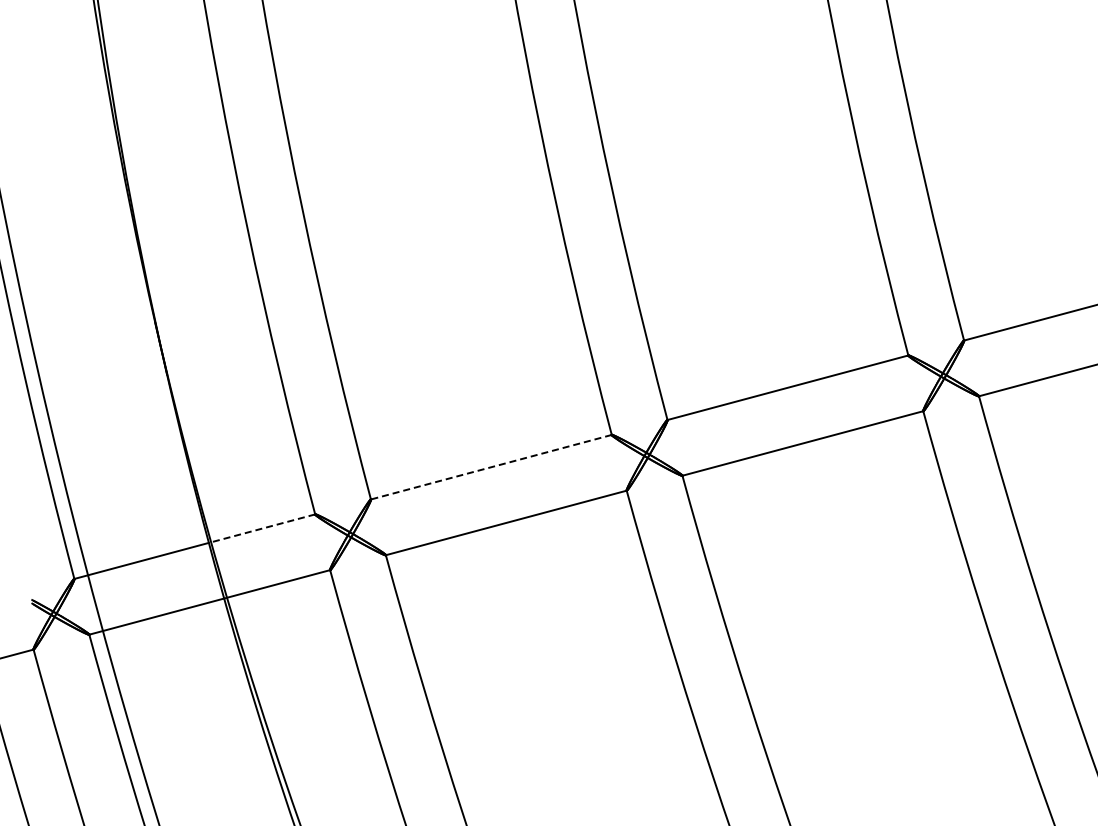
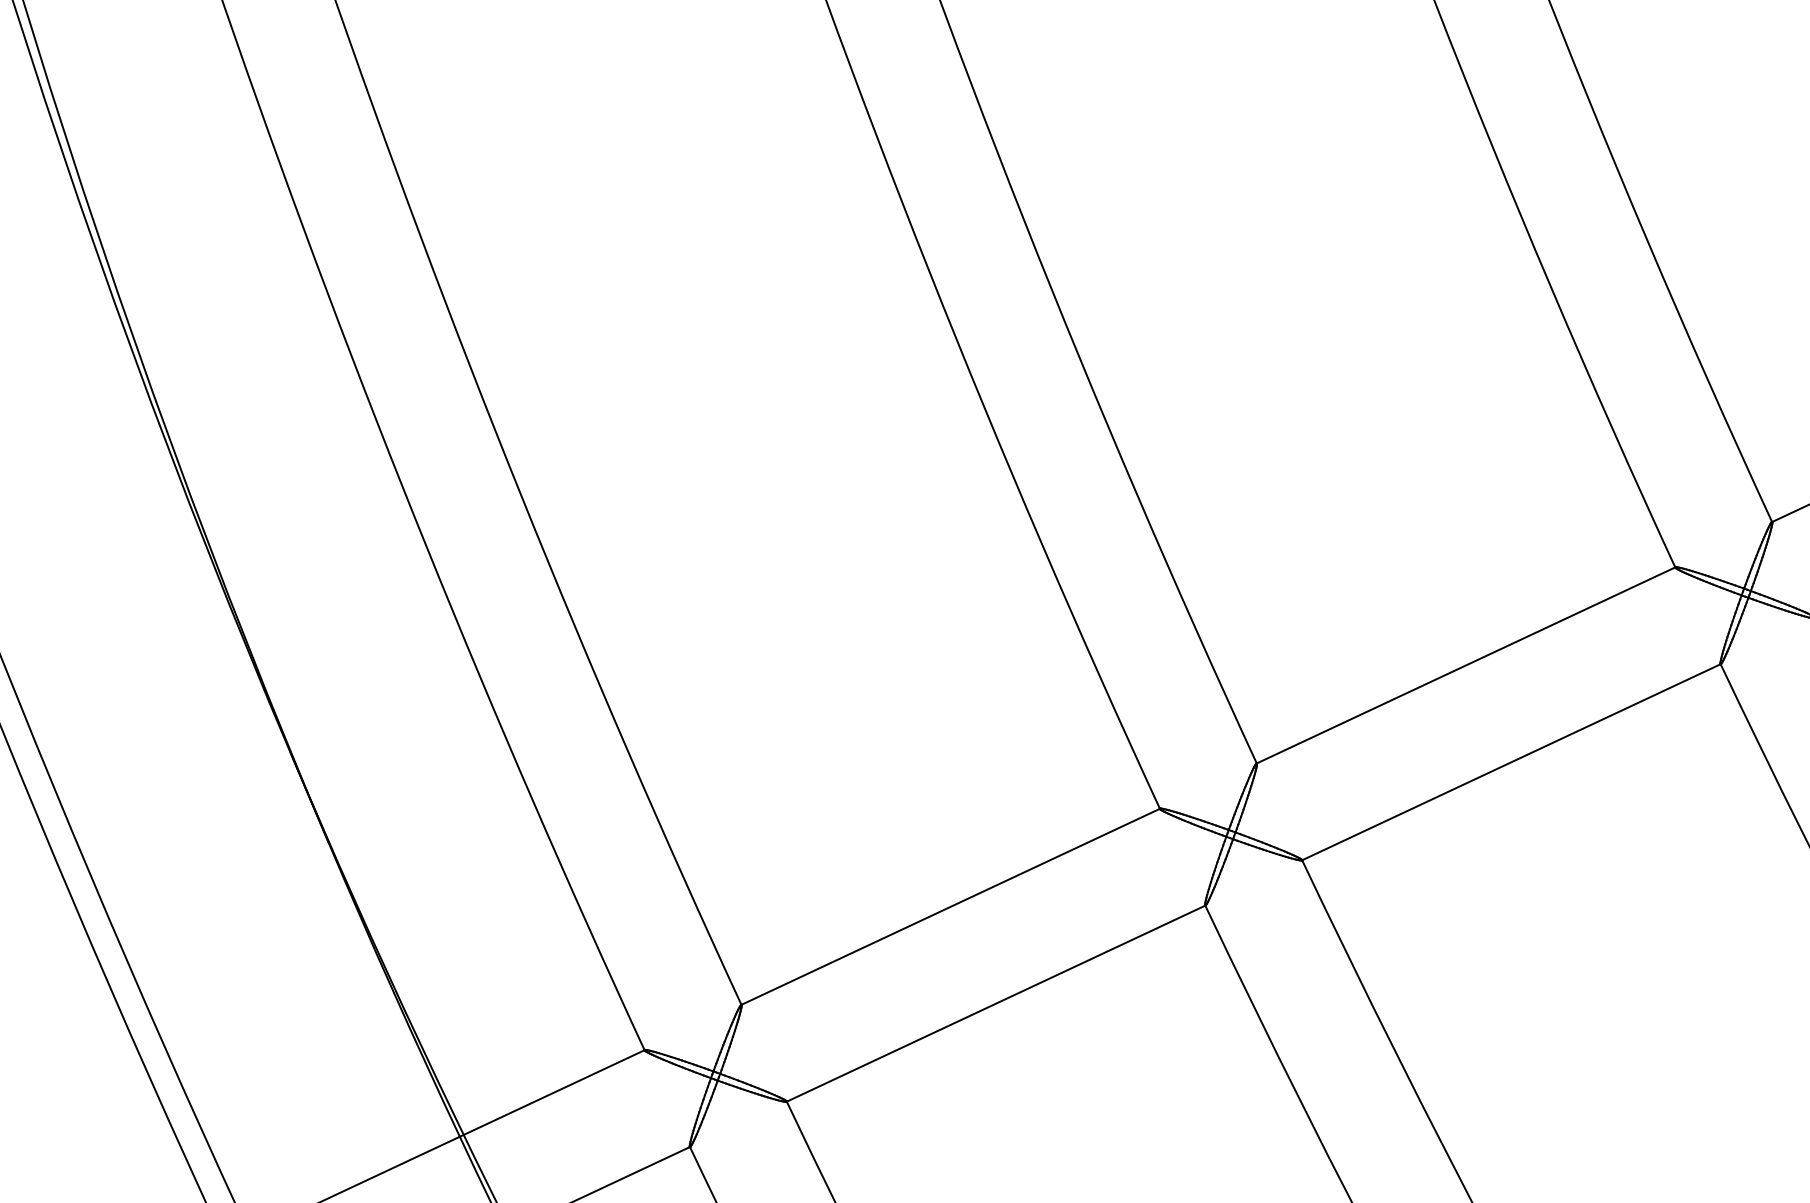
line: (491, 467) -> (951, 907), dashed -> solid
line: (261, 528) -> (551, 1093), dashed -> solid

